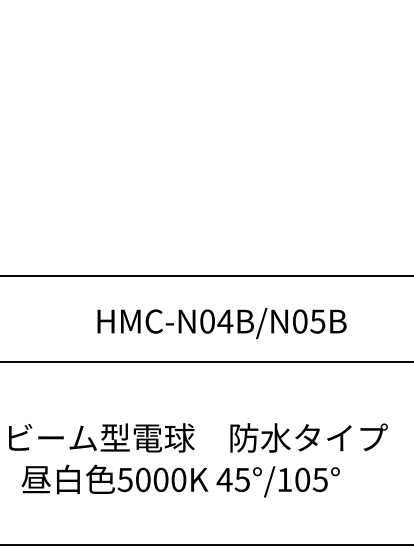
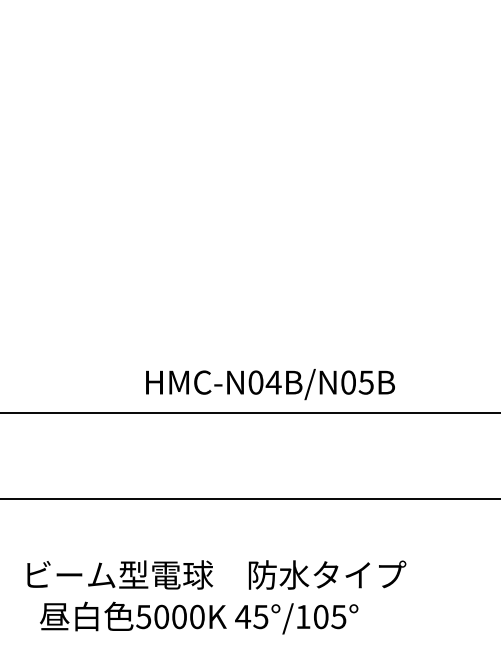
text: (222, 323) -> (270, 384), moved

